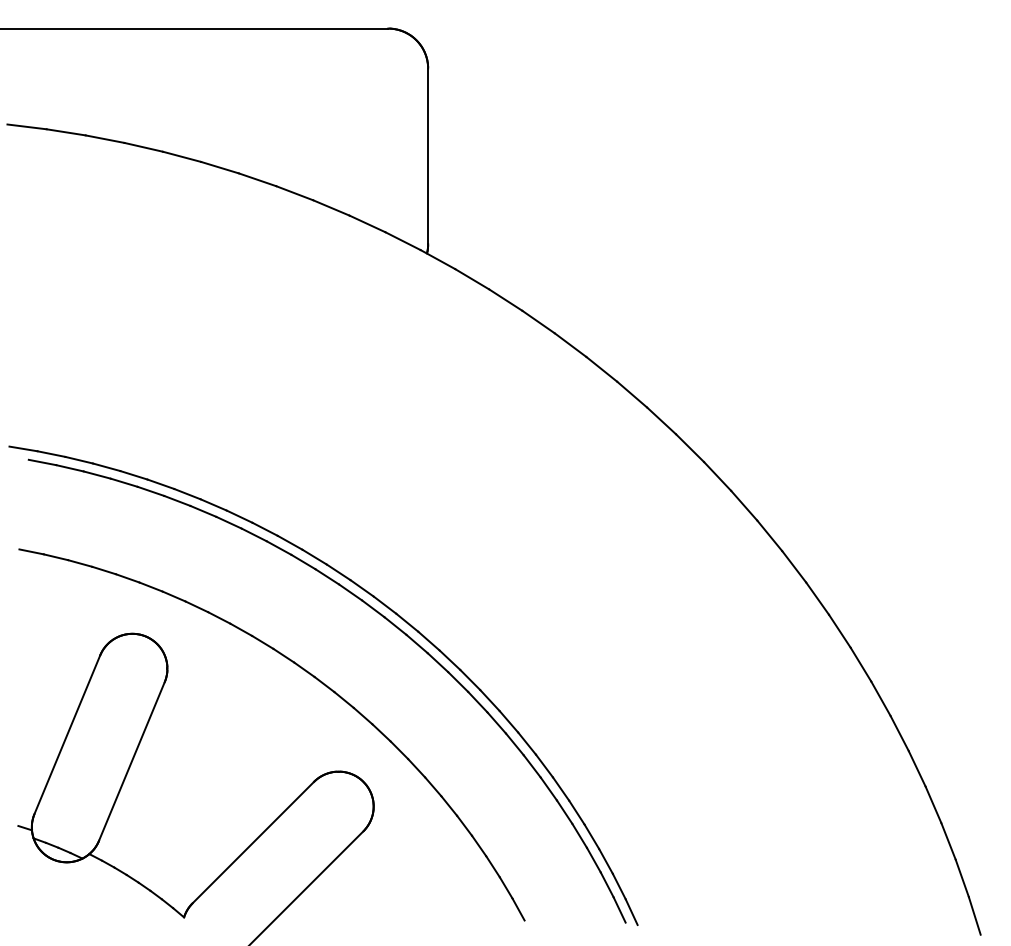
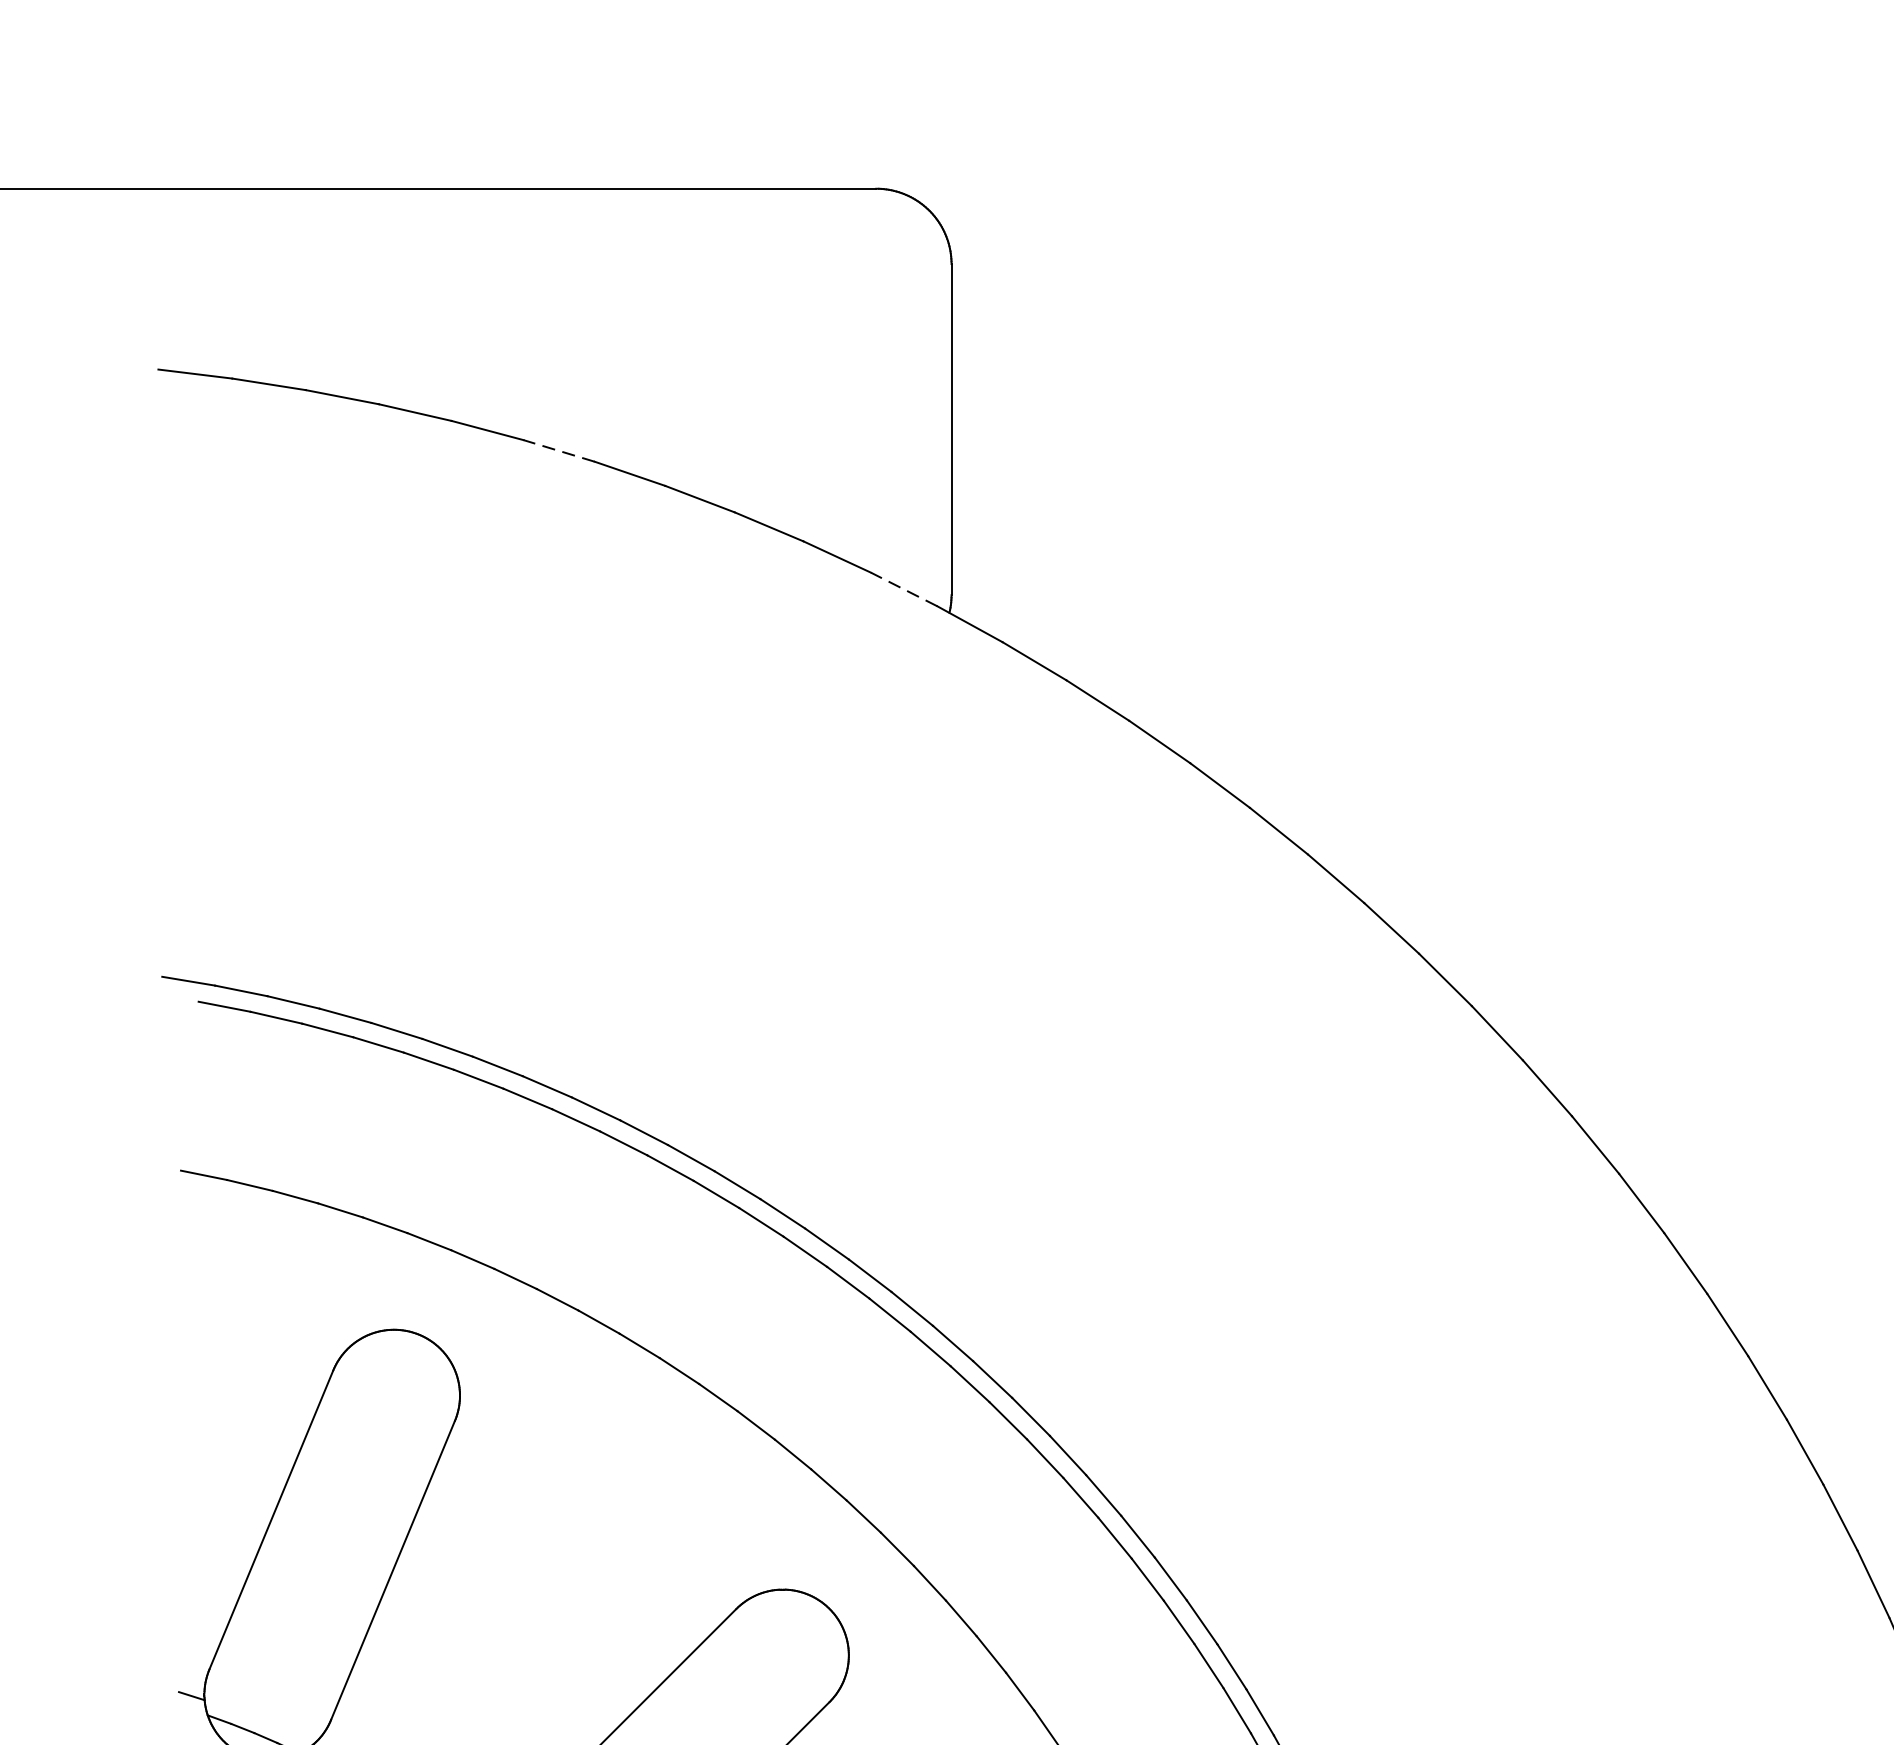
line: (220, 167) -> (560, 450), solid -> dashed
line: (403, 241) -> (905, 590), solid -> dashed

